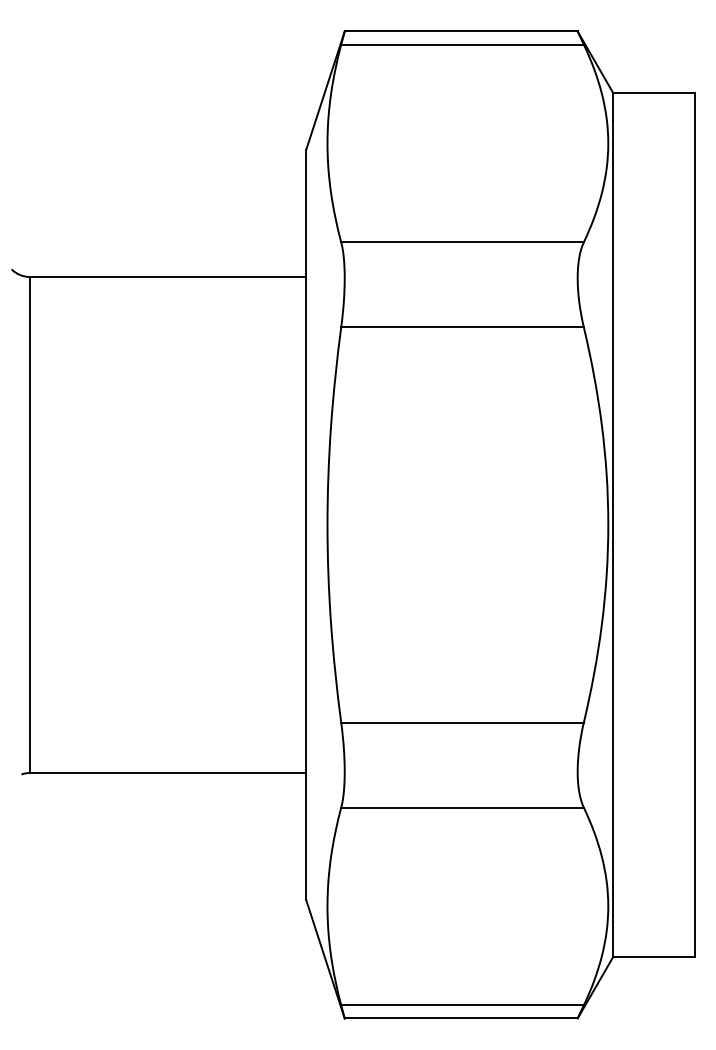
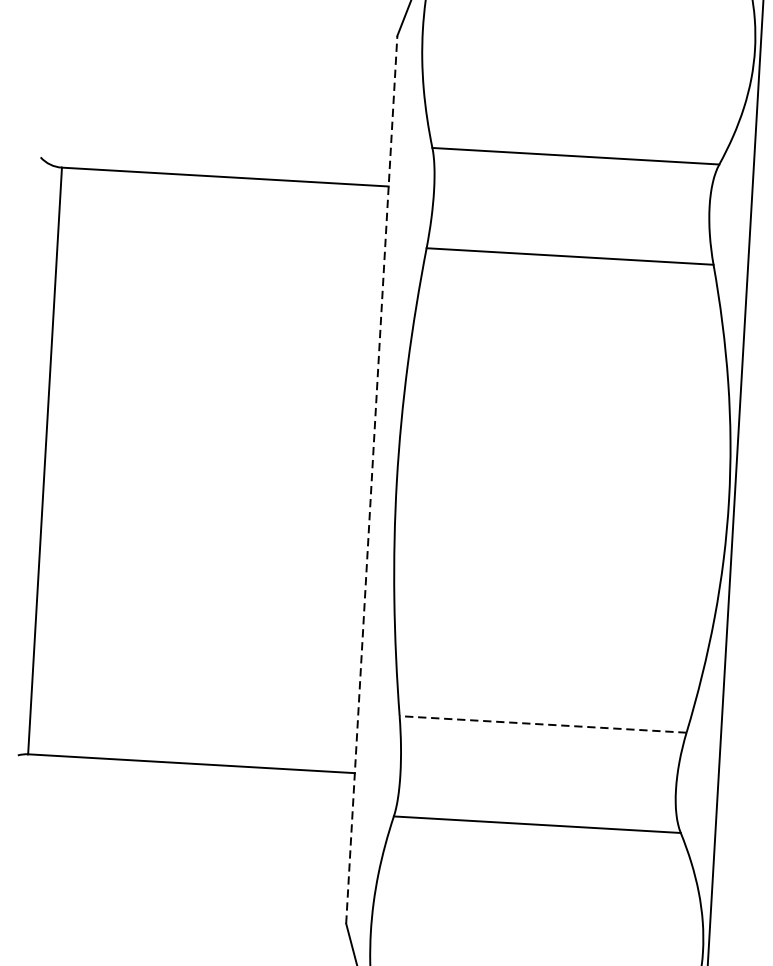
line: (306, 524) -> (372, 479), solid -> dashed
line: (462, 722) -> (543, 724), solid -> dashed

